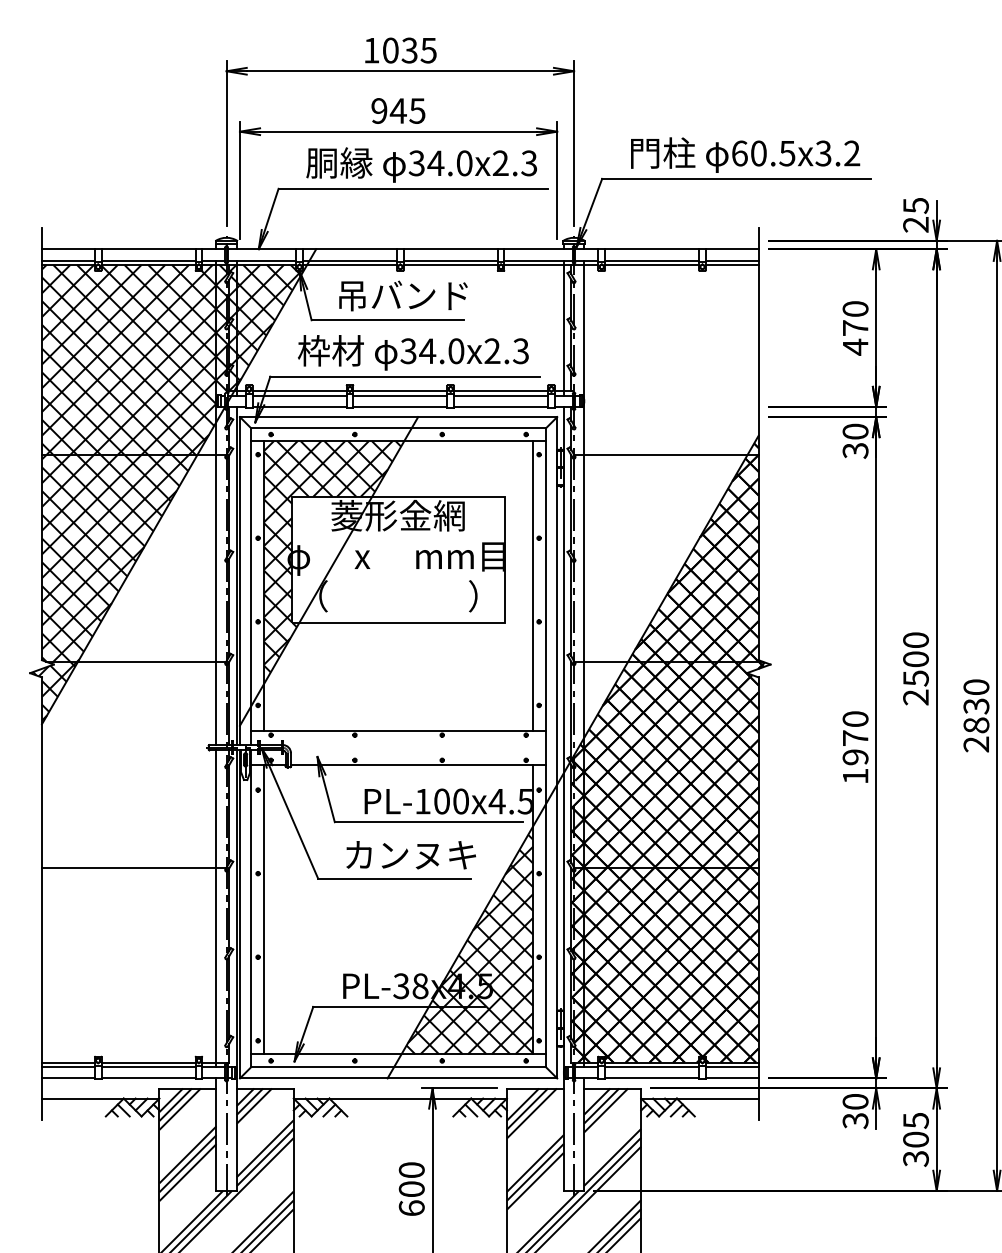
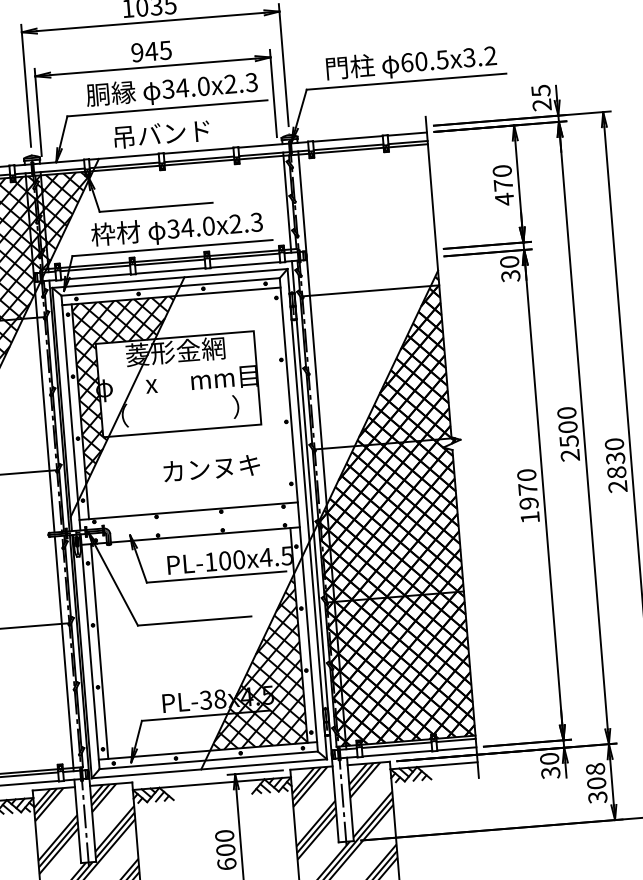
text: (403, 295) -> (162, 133), moved
line: (533, 585) -> (280, 395), removed
text: (410, 855) -> (211, 468), moved
text: (915, 1120) -> (595, 769), 305 -> 308

